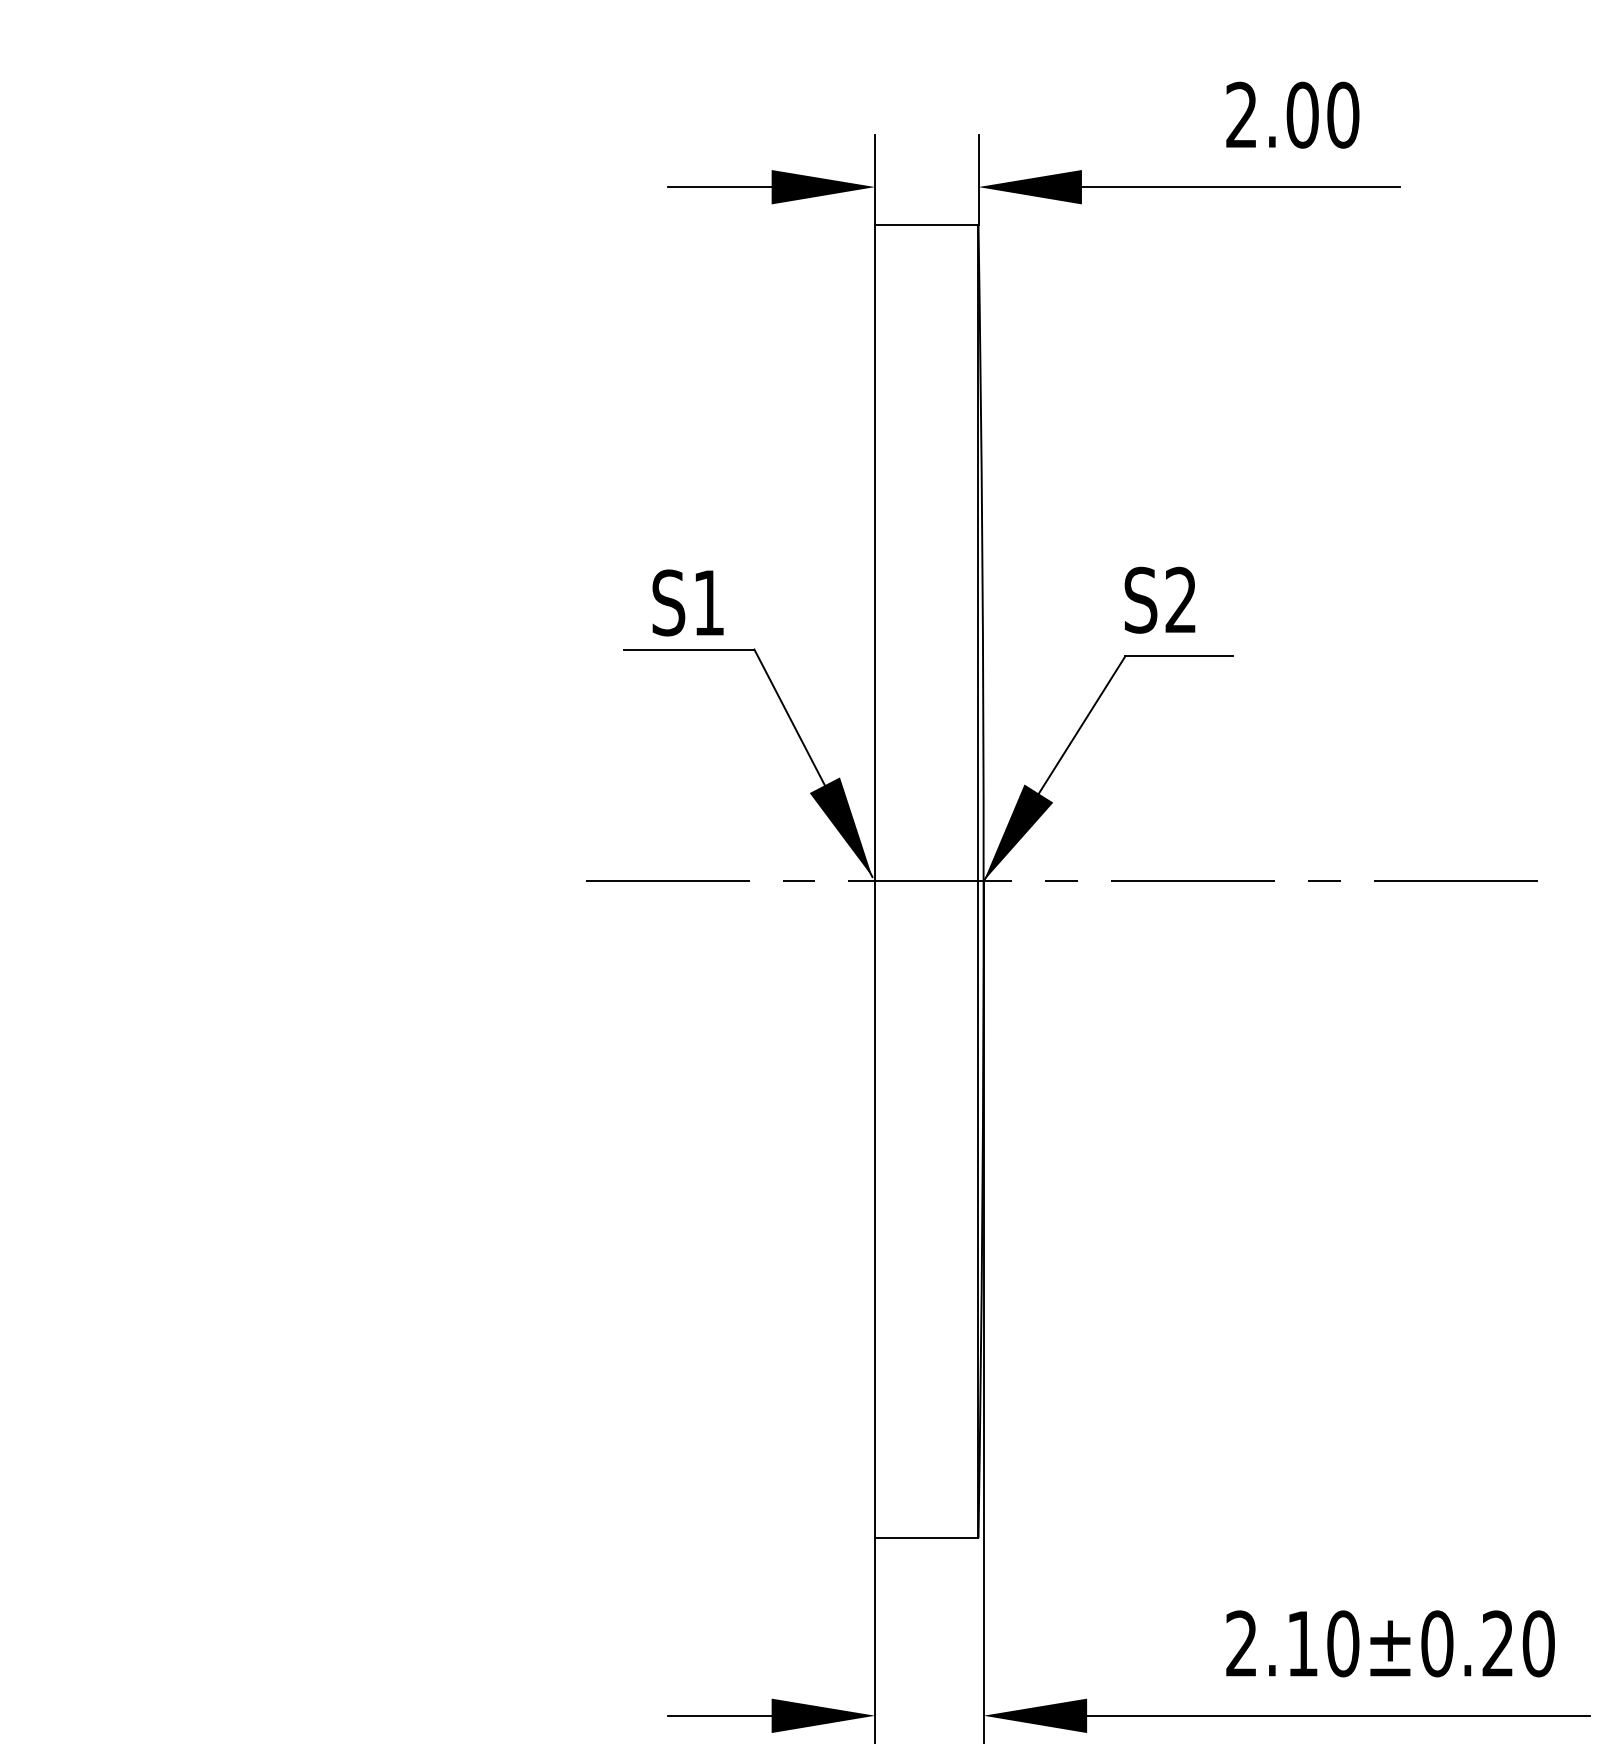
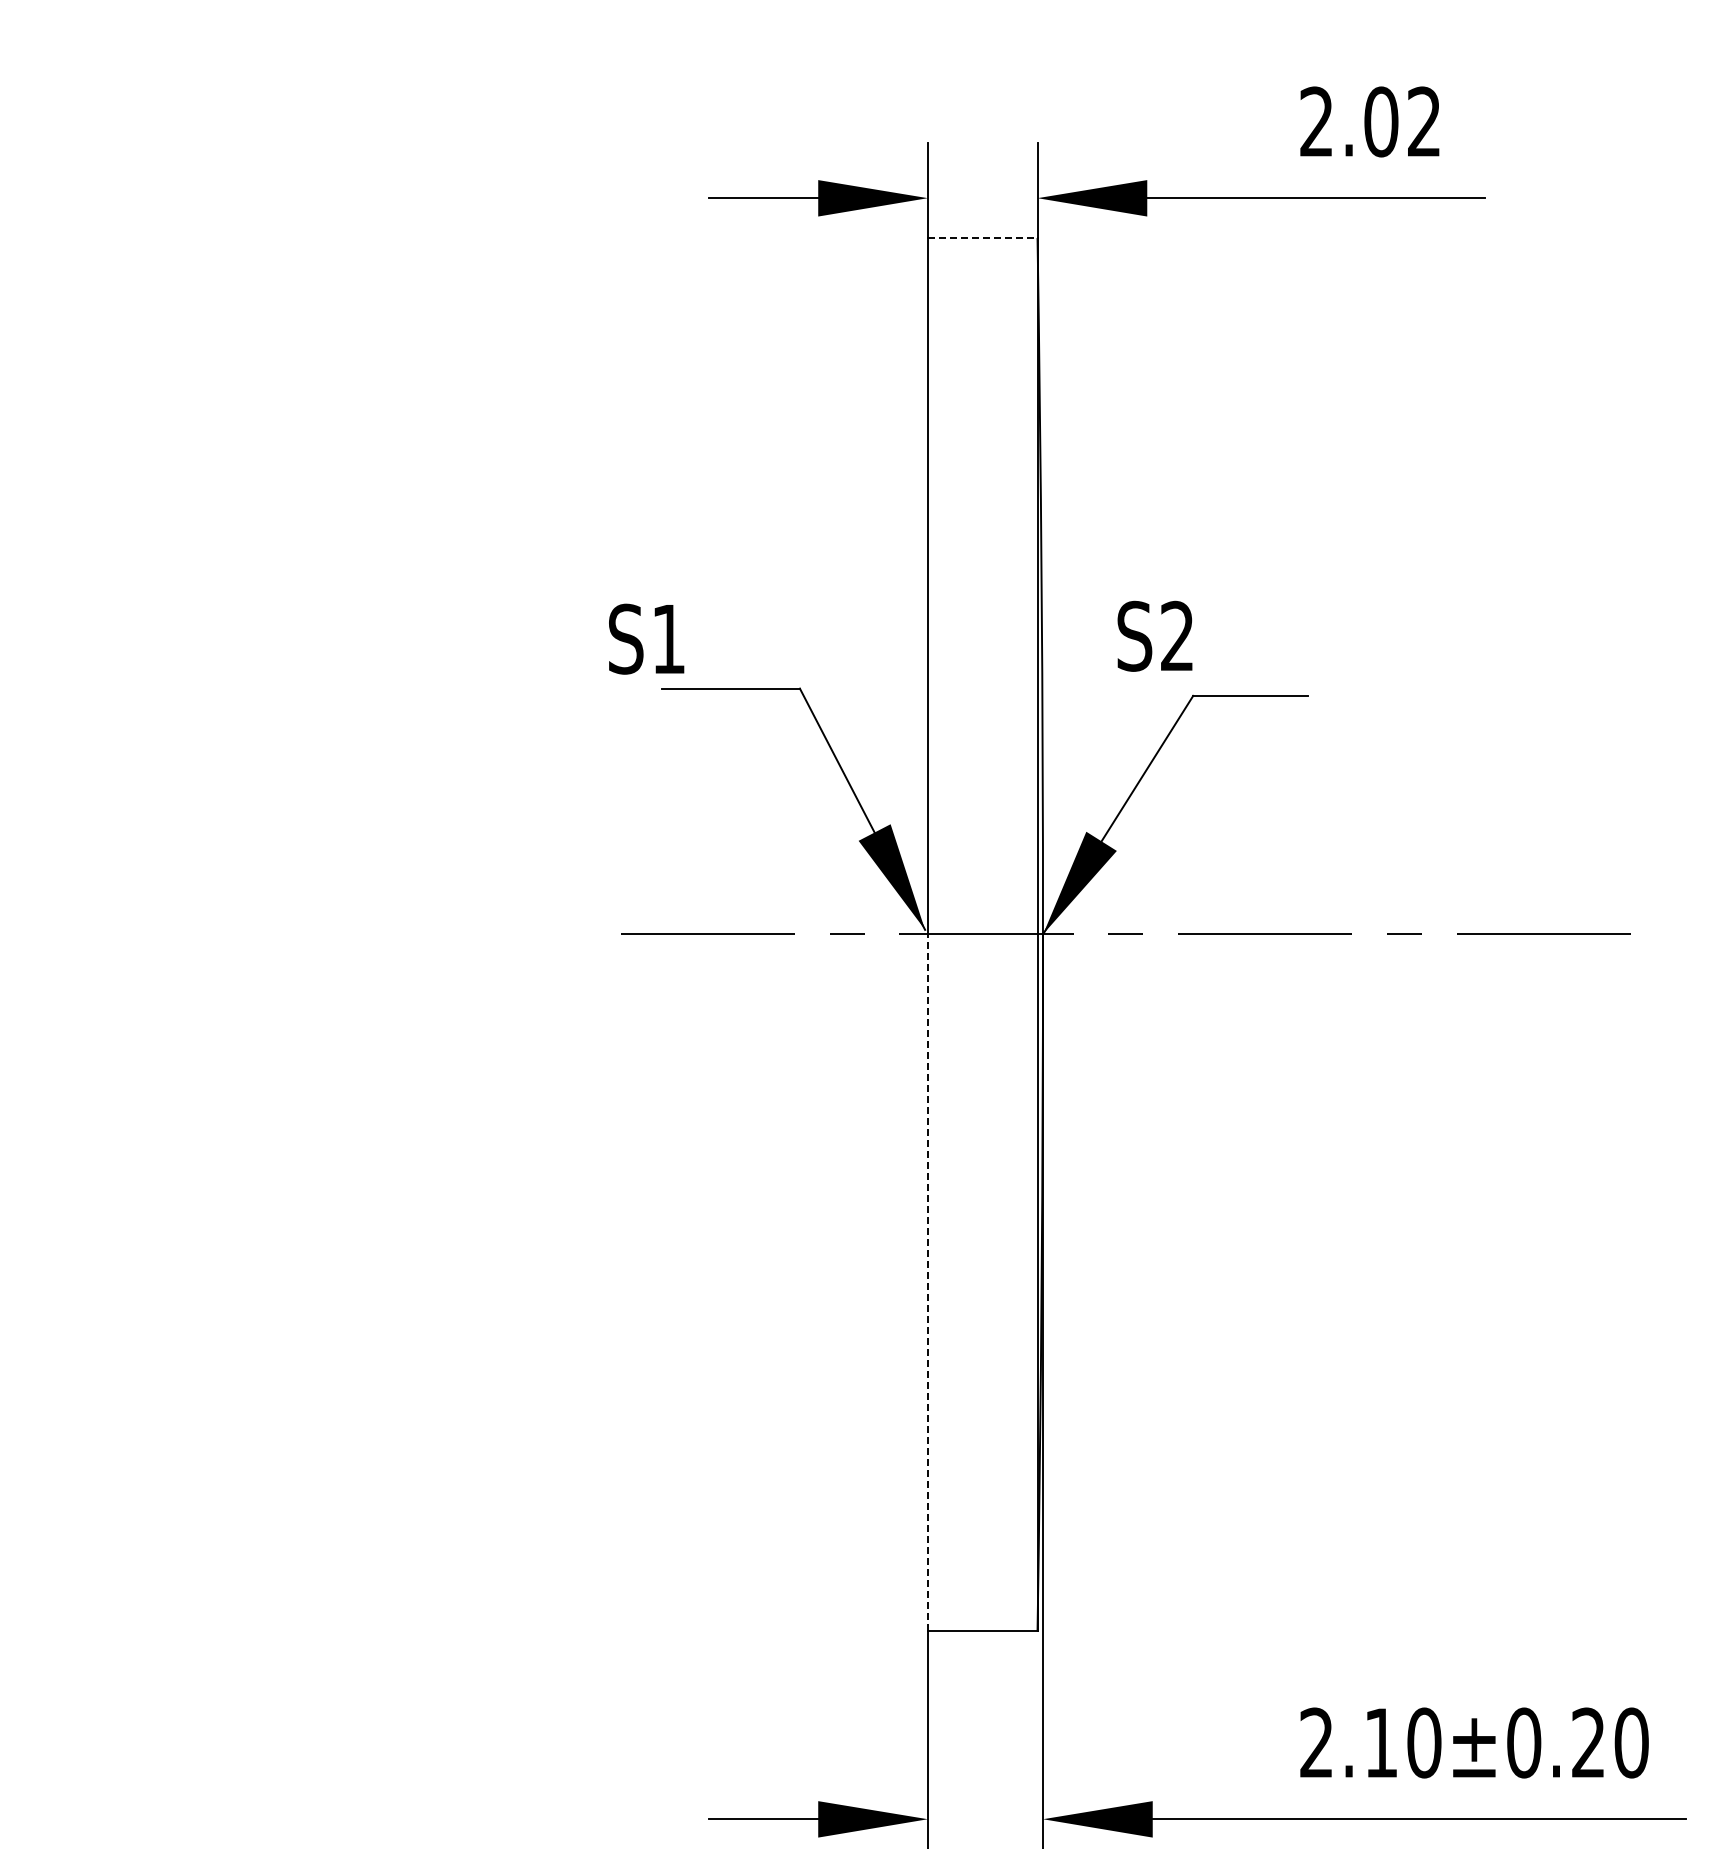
text: (1343, 114) -> (1424, 121), 2.00 -> 2.02
line: (926, 225) -> (982, 238), solid -> dashed
text: (1159, 599) -> (1154, 635), moved
text: (687, 602) -> (646, 638), moved
line: (874, 1209) -> (927, 1282), solid -> dashed

